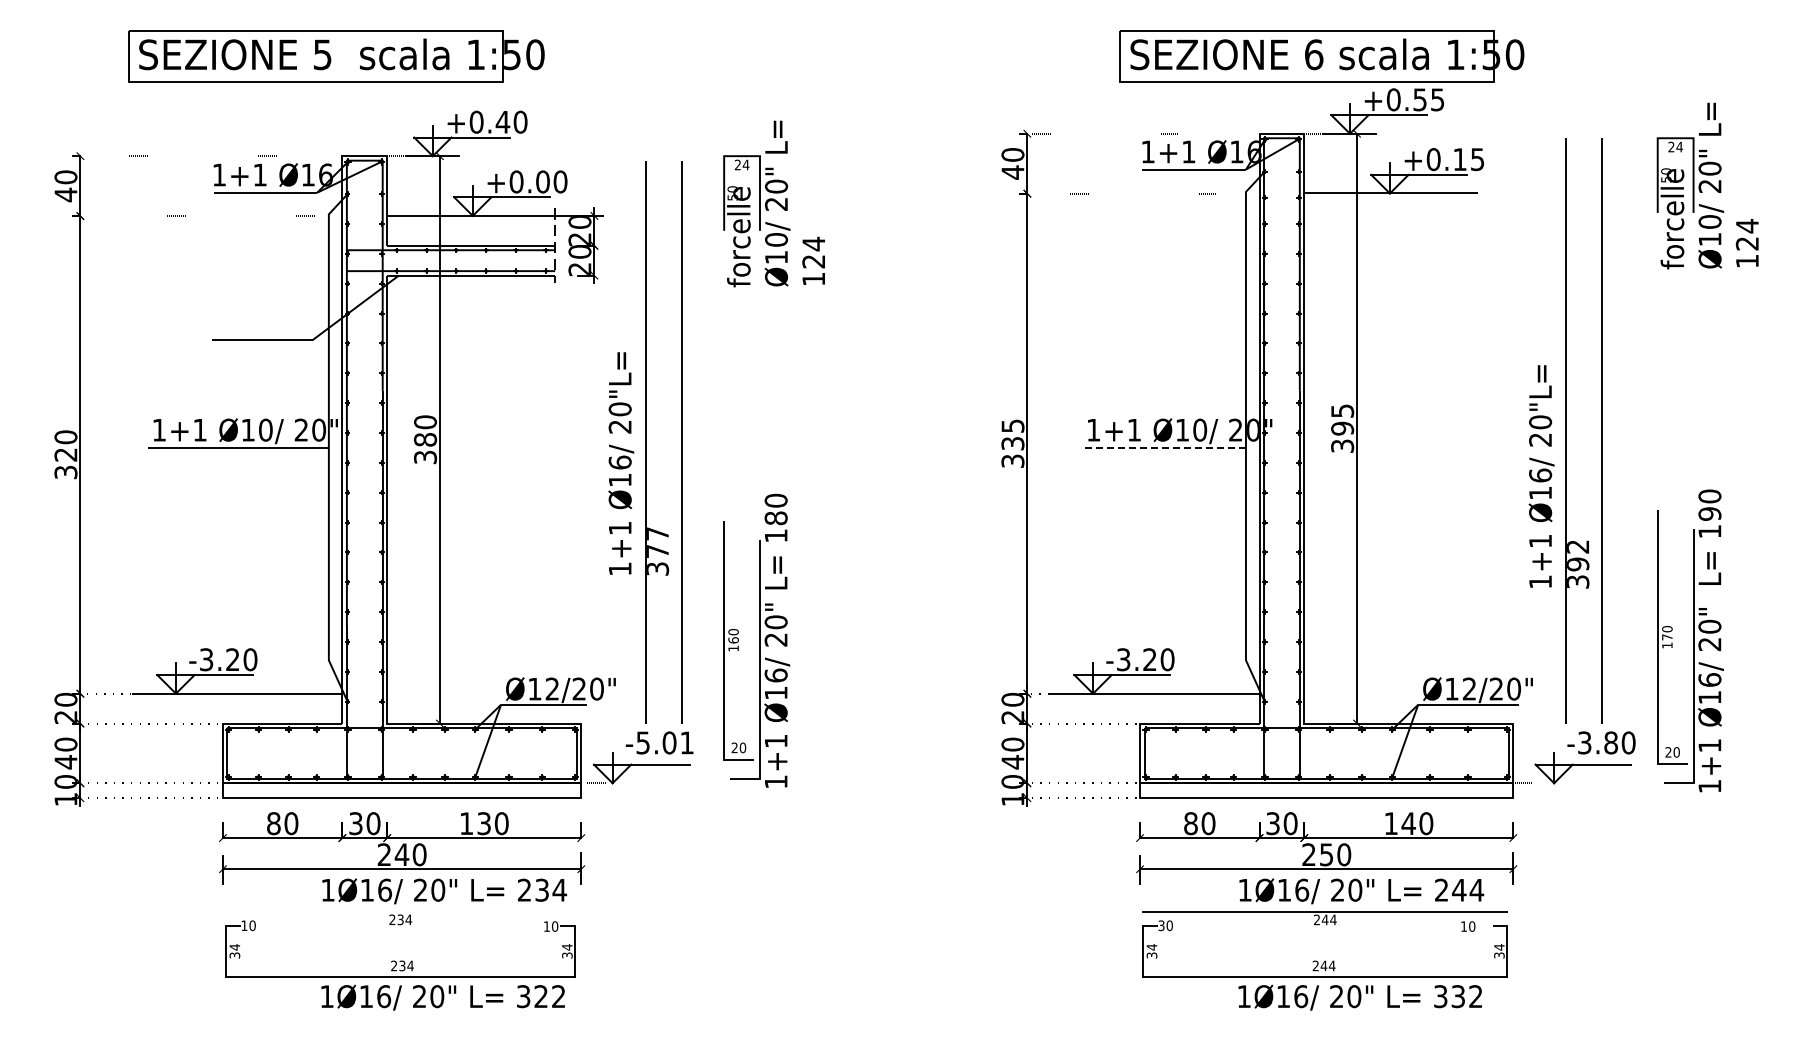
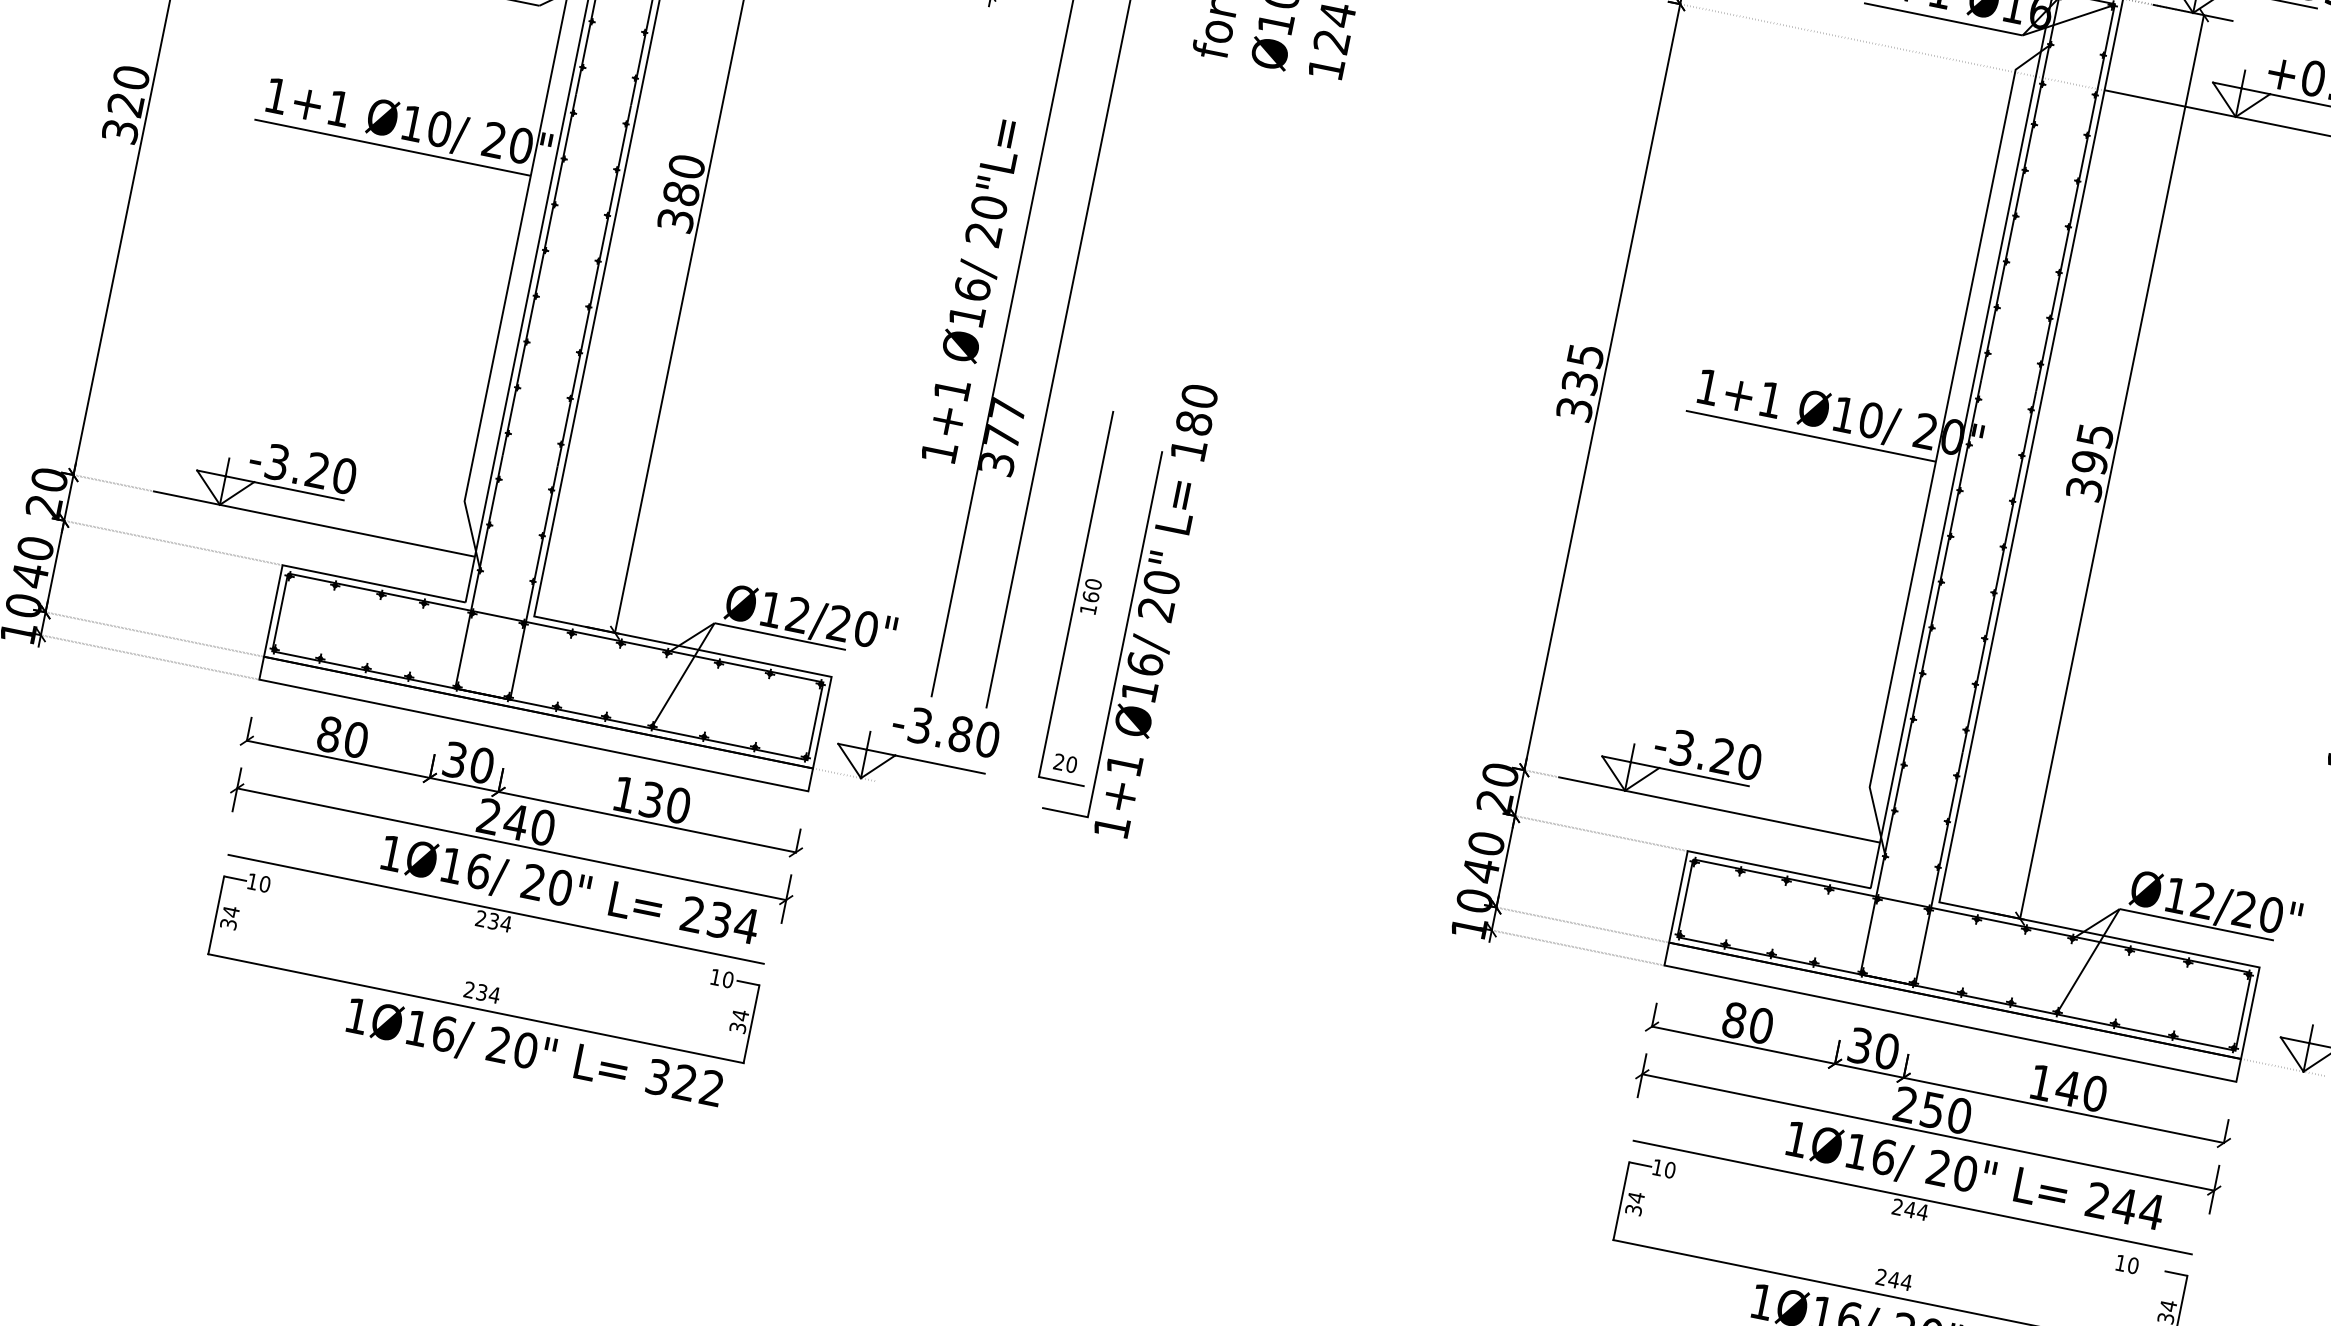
line: (1164, 447) -> (1811, 435), dashed -> solid
text: (665, 742) -> (954, 732), -5.01 -> -3.80
line: (400, 911) -> (496, 908), added
text: (1161, 925) -> (1657, 1167), 30 -> 10

